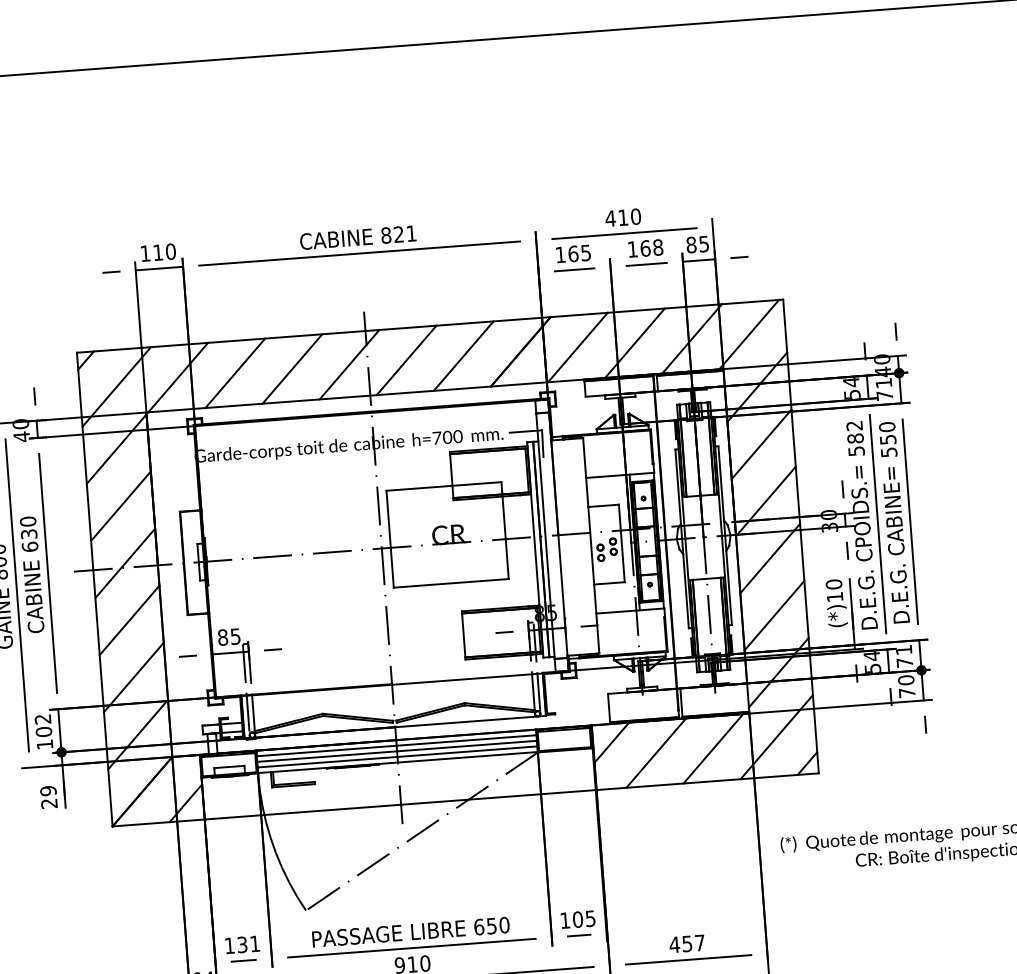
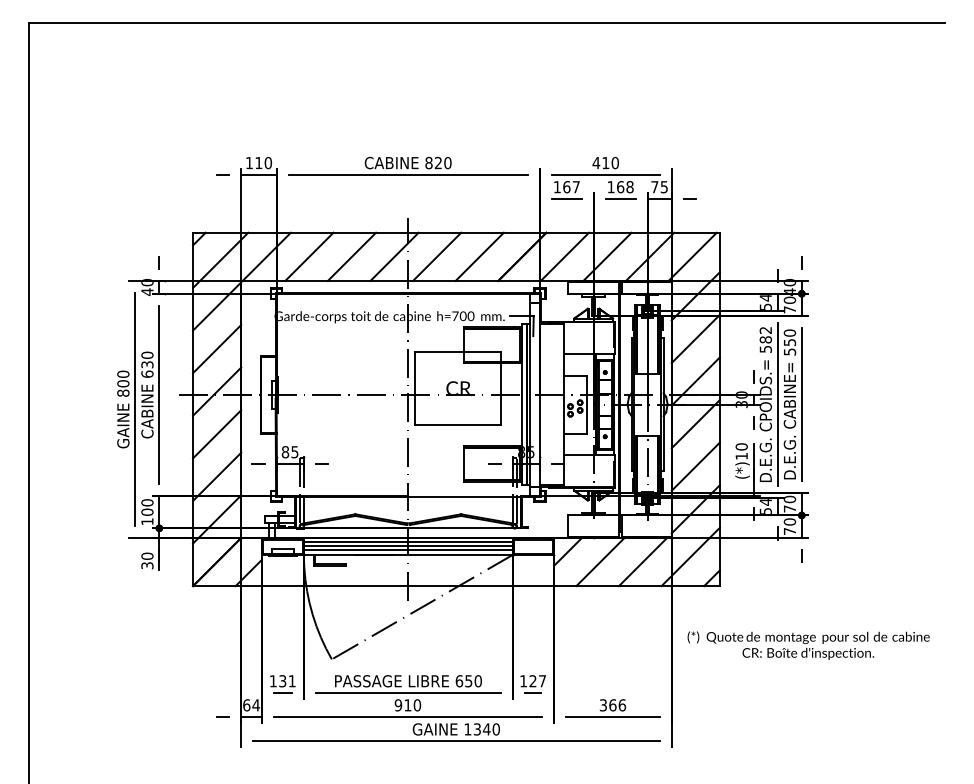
text: (410, 232) -> (447, 162), 821 -> 820
text: (690, 245) -> (654, 187), 85 -> 75
text: (585, 253) -> (575, 187), 165 -> 167
text: (883, 382) -> (789, 299), 71 -> 70
text: (903, 650) -> (789, 499), 71 -> 70
text: (43, 718) -> (147, 502), 102 -> 100
text: (48, 796) -> (147, 560), 29 -> 30
text: (583, 919) -> (537, 681), 105 -> 127
text: (686, 944) -> (612, 705), 457 -> 366

